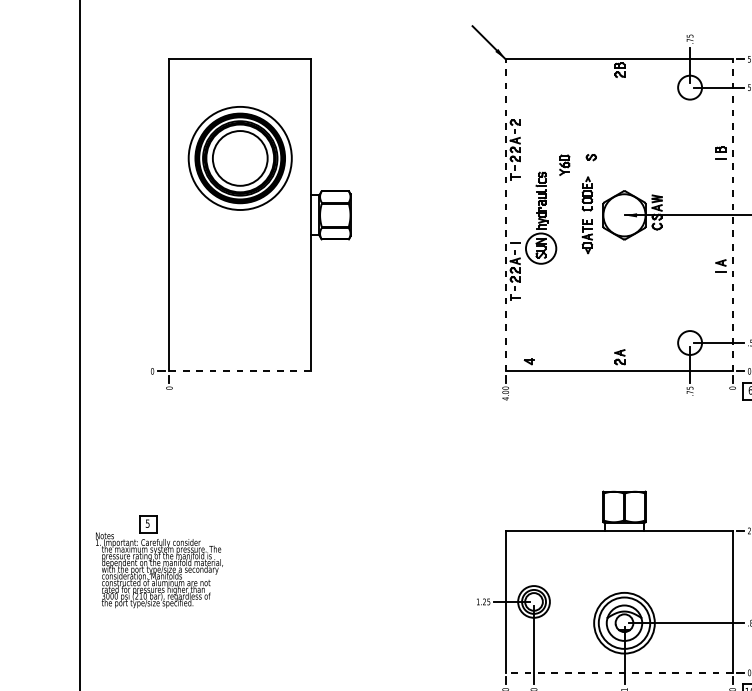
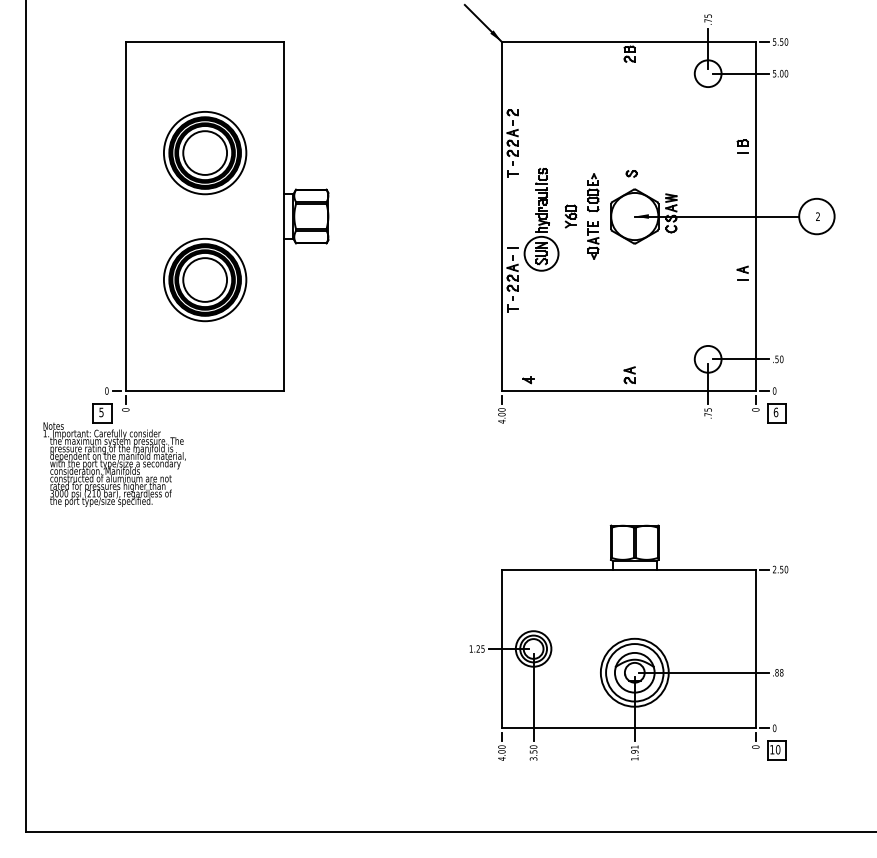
part: (591, 157) -> (631, 173), moved
part: (240, 158) -> (205, 153), size x0.71
part: (564, 165) -> (570, 216), moved
line: (505, 215) -> (501, 216), dashed -> solid
line: (732, 215) -> (755, 216), dashed -> solid
part: (240, 271) -> (205, 279), added
line: (240, 371) -> (205, 391), dashed -> solid
part: (159, 561) -> (114, 454), moved
line: (618, 673) -> (628, 728), dashed -> solid

